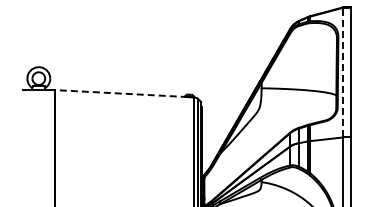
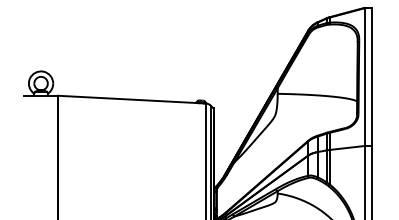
line: (343, 72) -> (364, 77), dashed -> solid
line: (120, 93) -> (127, 99), dashed -> solid

